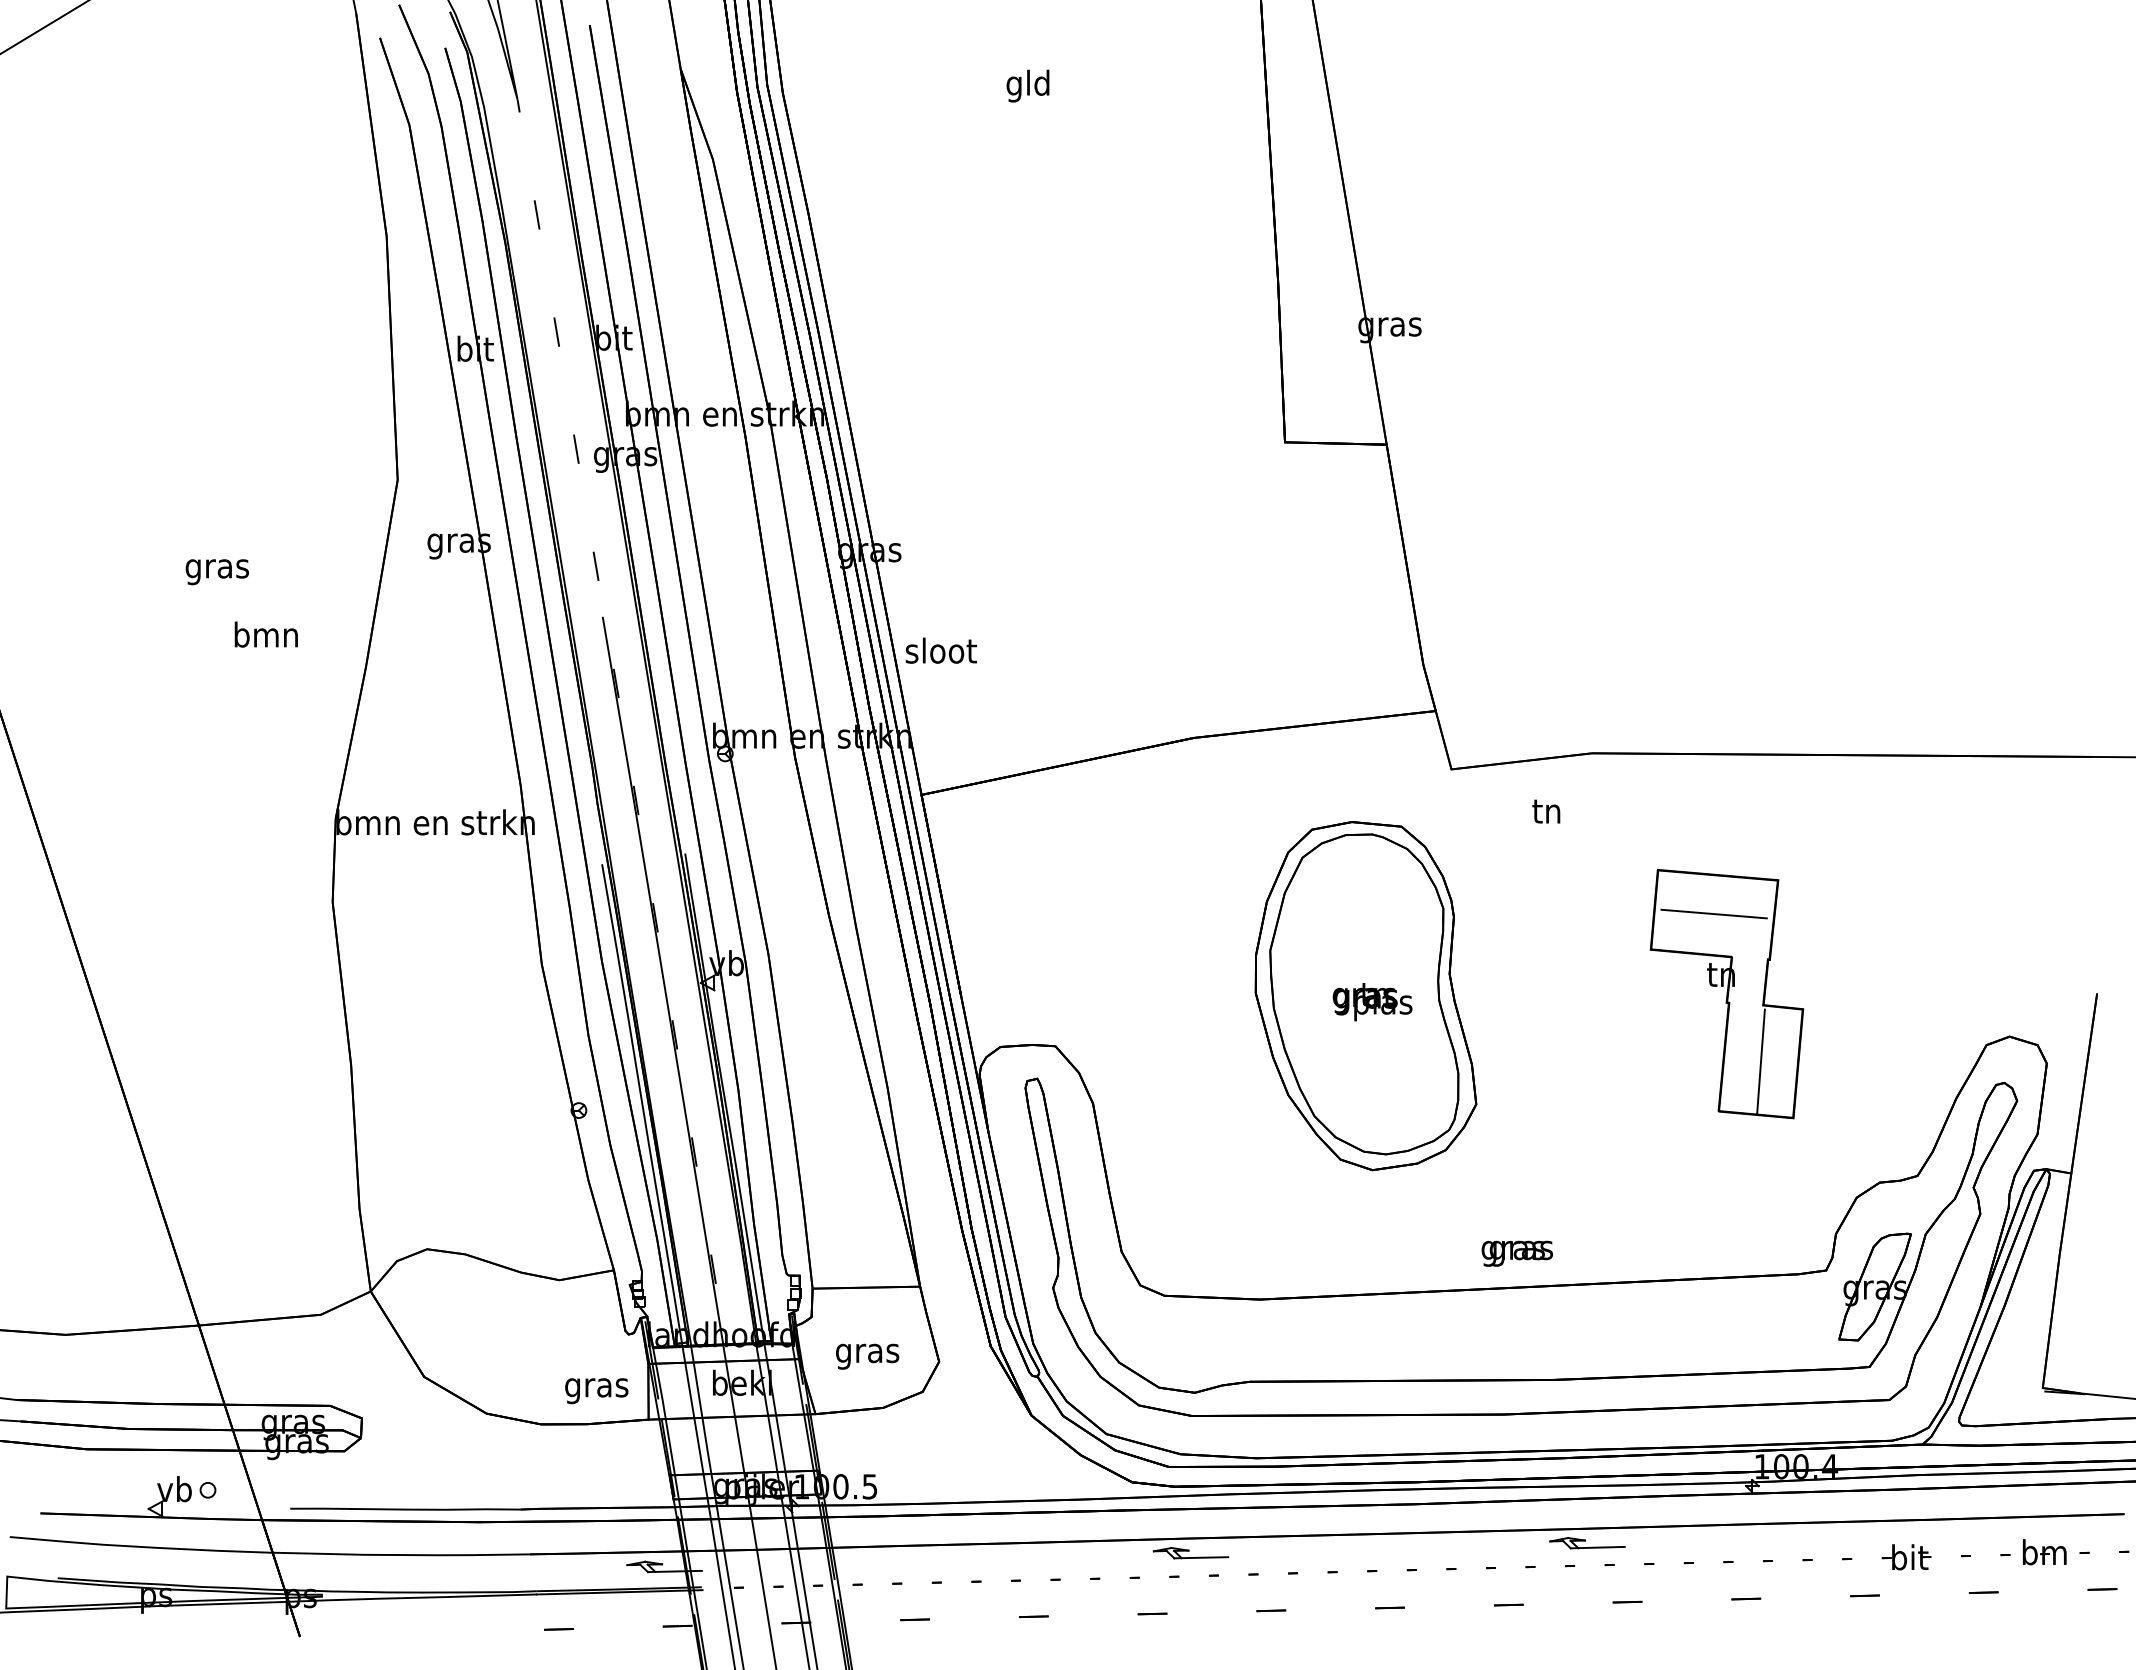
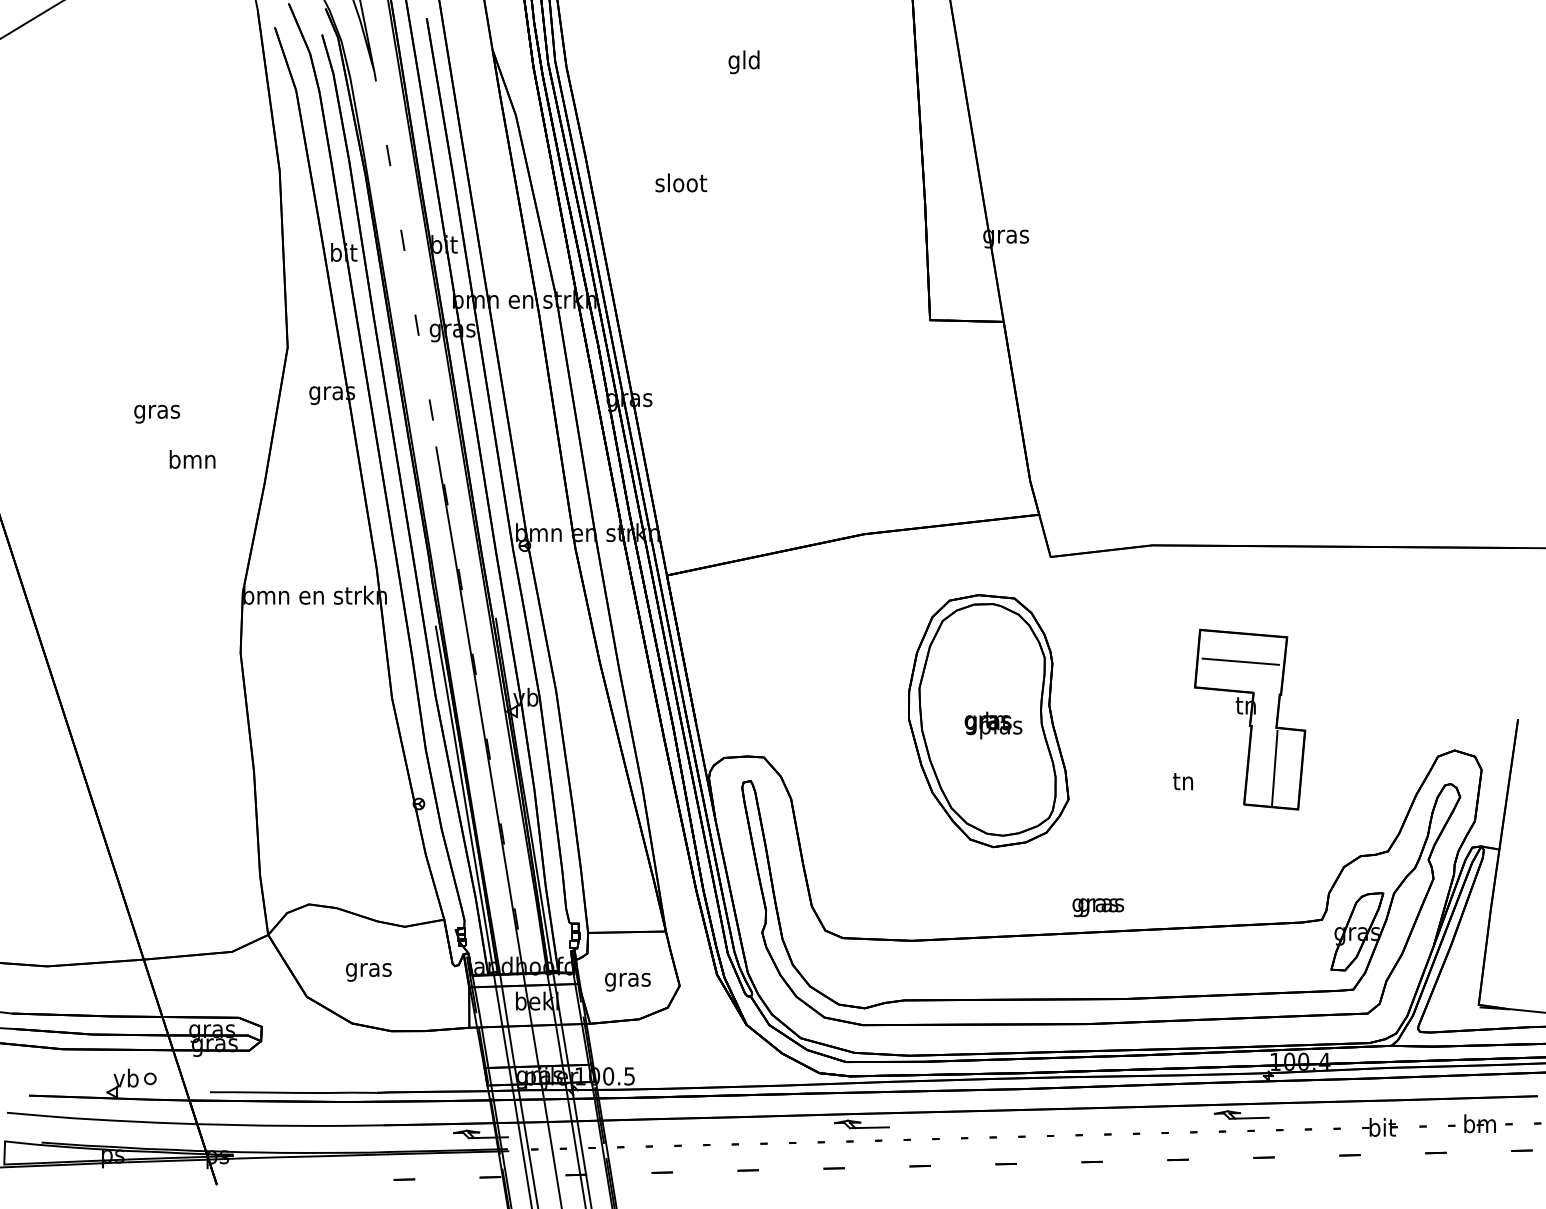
text: (940, 650) -> (680, 182), moved
text: (1546, 811) -> (1183, 781), moved
text: (596, 1391) -> (368, 972), moved
part: (1587, 1543) -> (1241, 1115), moved

